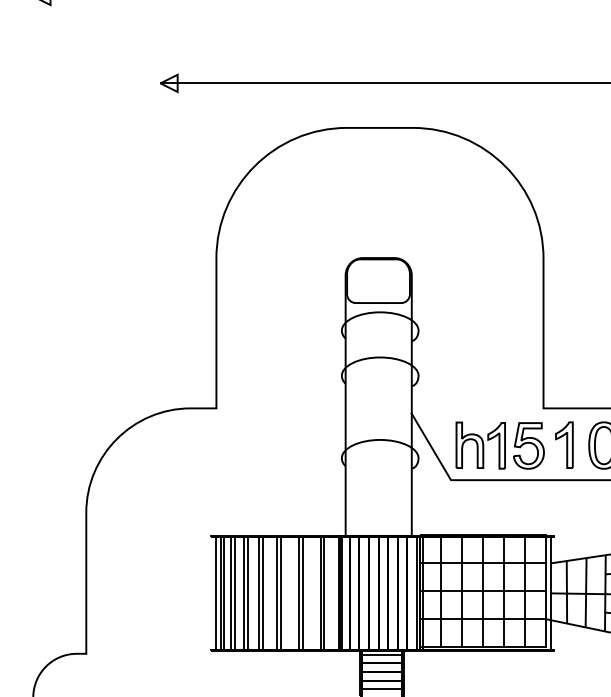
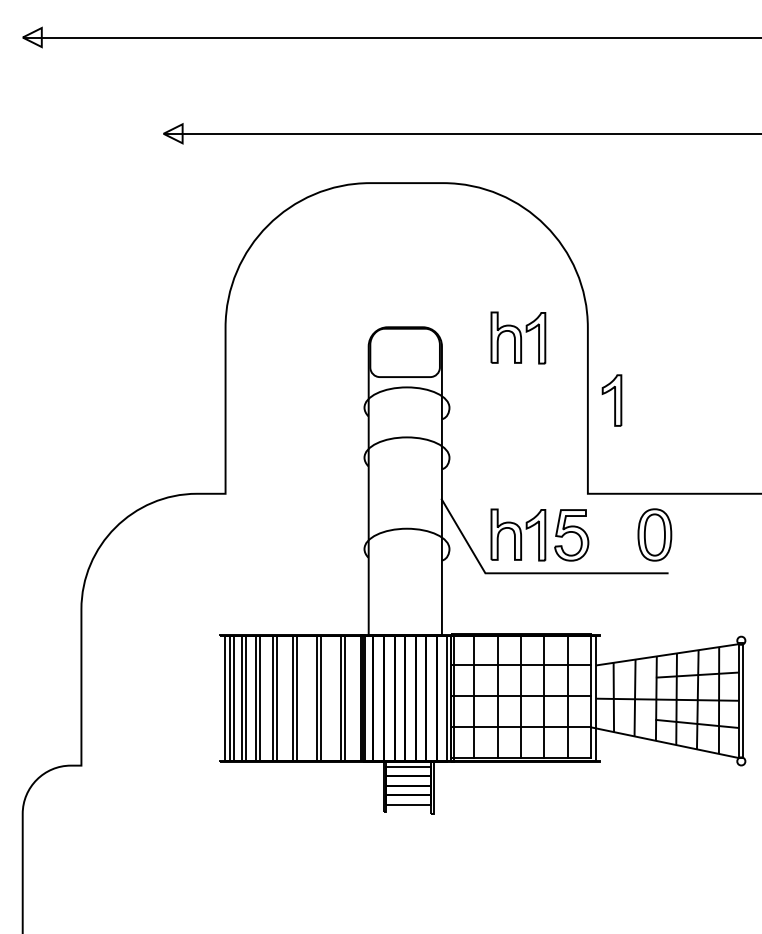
part: (480, 267) -> (518, 337), added
part: (563, 445) -> (611, 400), moved

